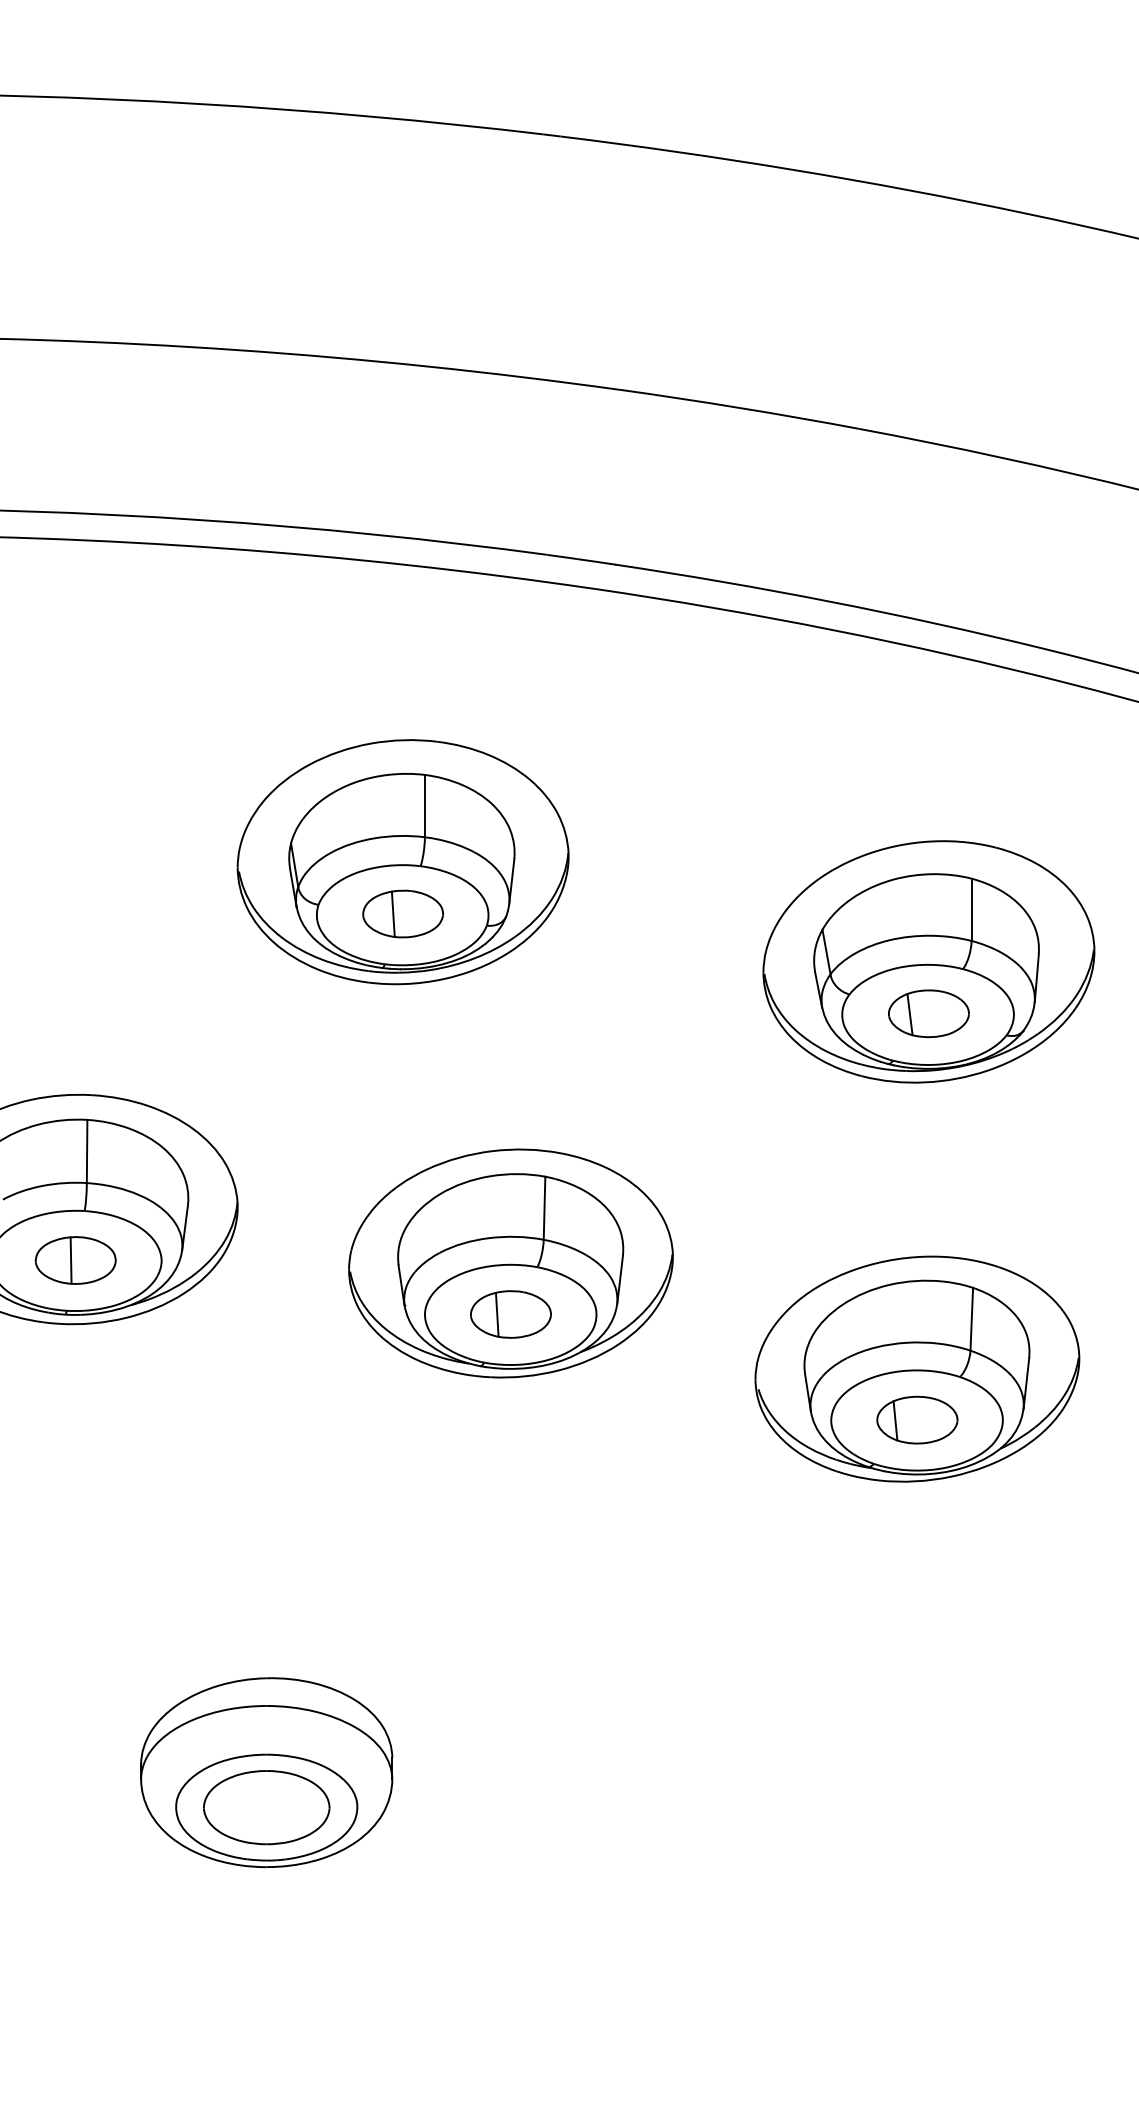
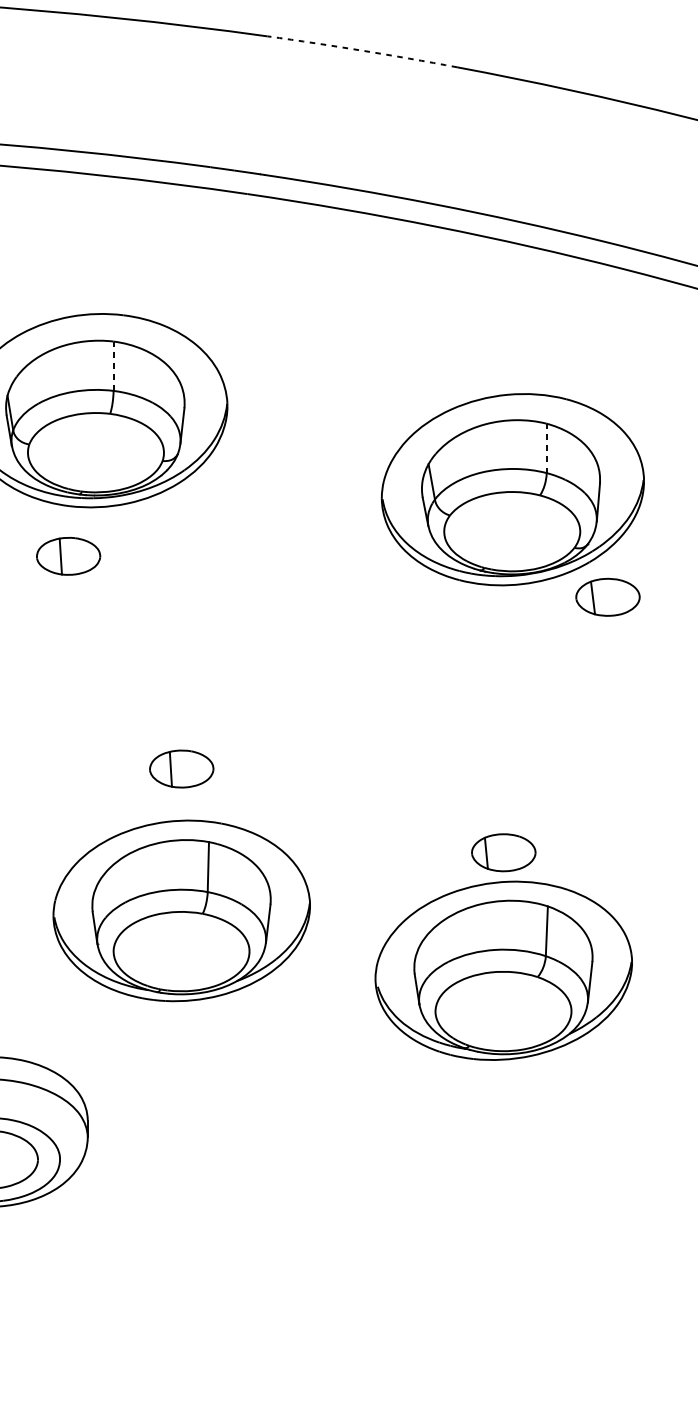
arc: (739, 407) -> (362, 50), solid -> dashed
line: (424, 805) -> (113, 365), solid -> dashed
line: (971, 909) -> (546, 448), solid -> dashed
part: (402, 913) -> (68, 555), moved
part: (928, 1013) -> (607, 597), moved
part: (510, 1263) -> (181, 910), moved
part: (917, 1368) -> (503, 970), moved

